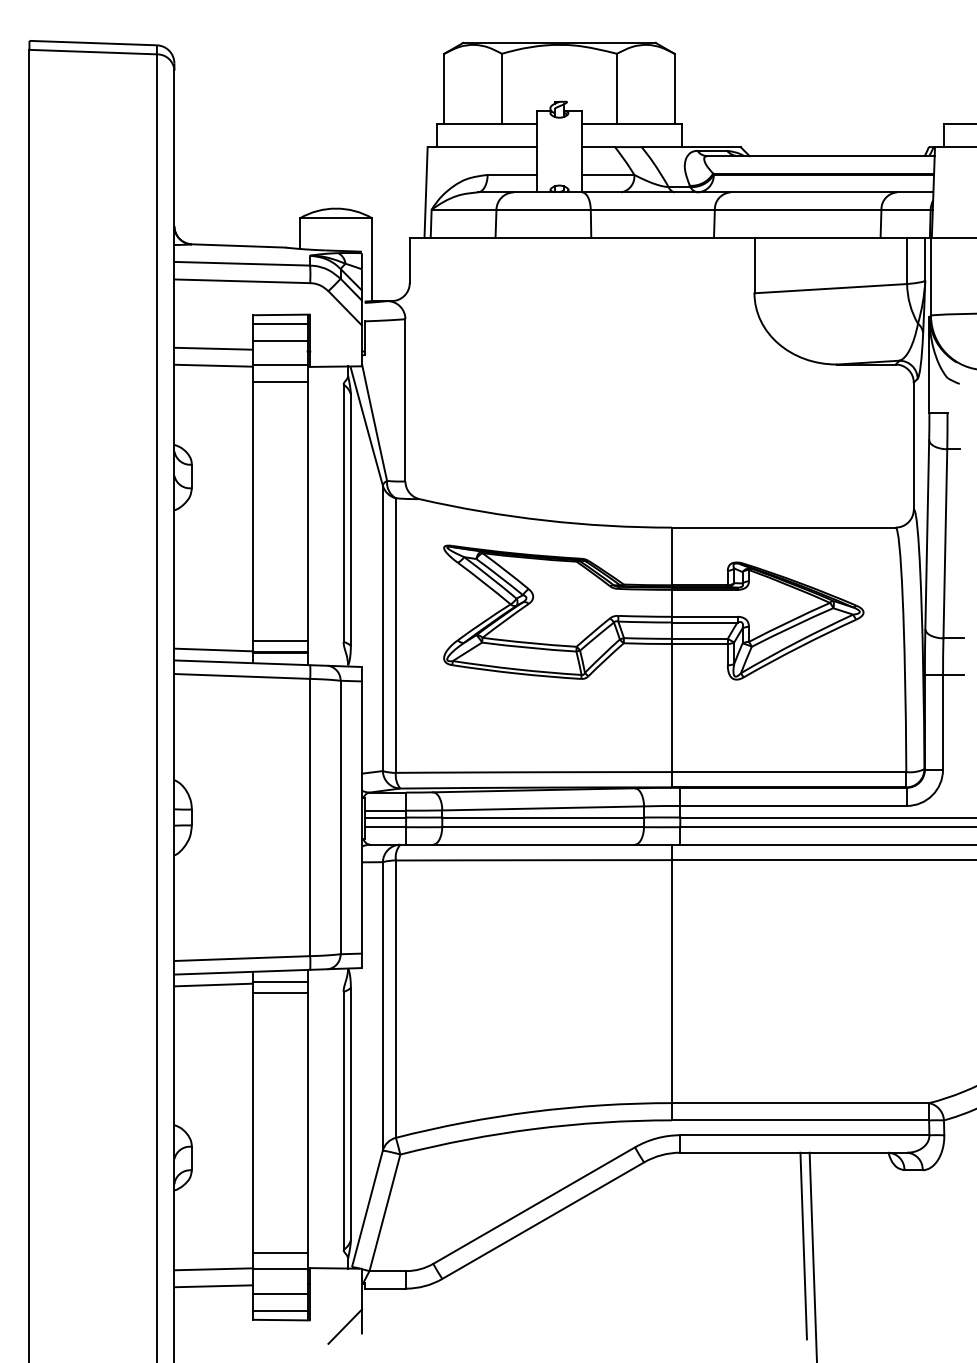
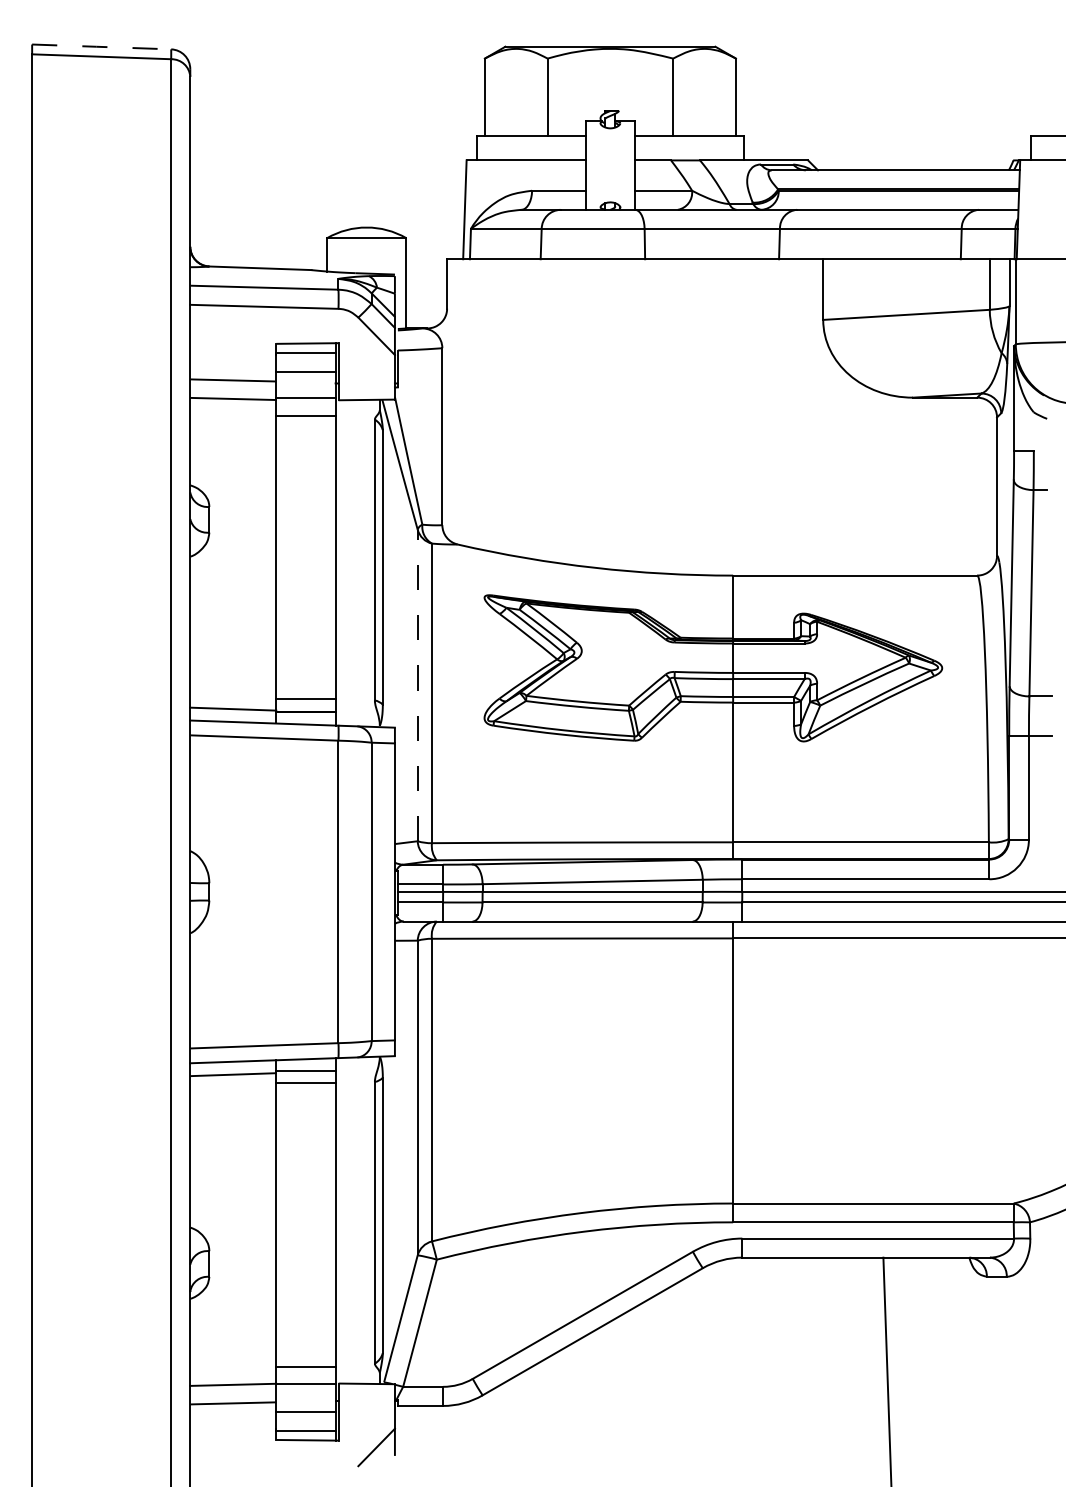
line: (93, 43) -> (102, 47), solid -> dashed
line: (382, 628) -> (417, 685), solid -> dashed
line: (803, 1245) -> (876, 1358), removed

